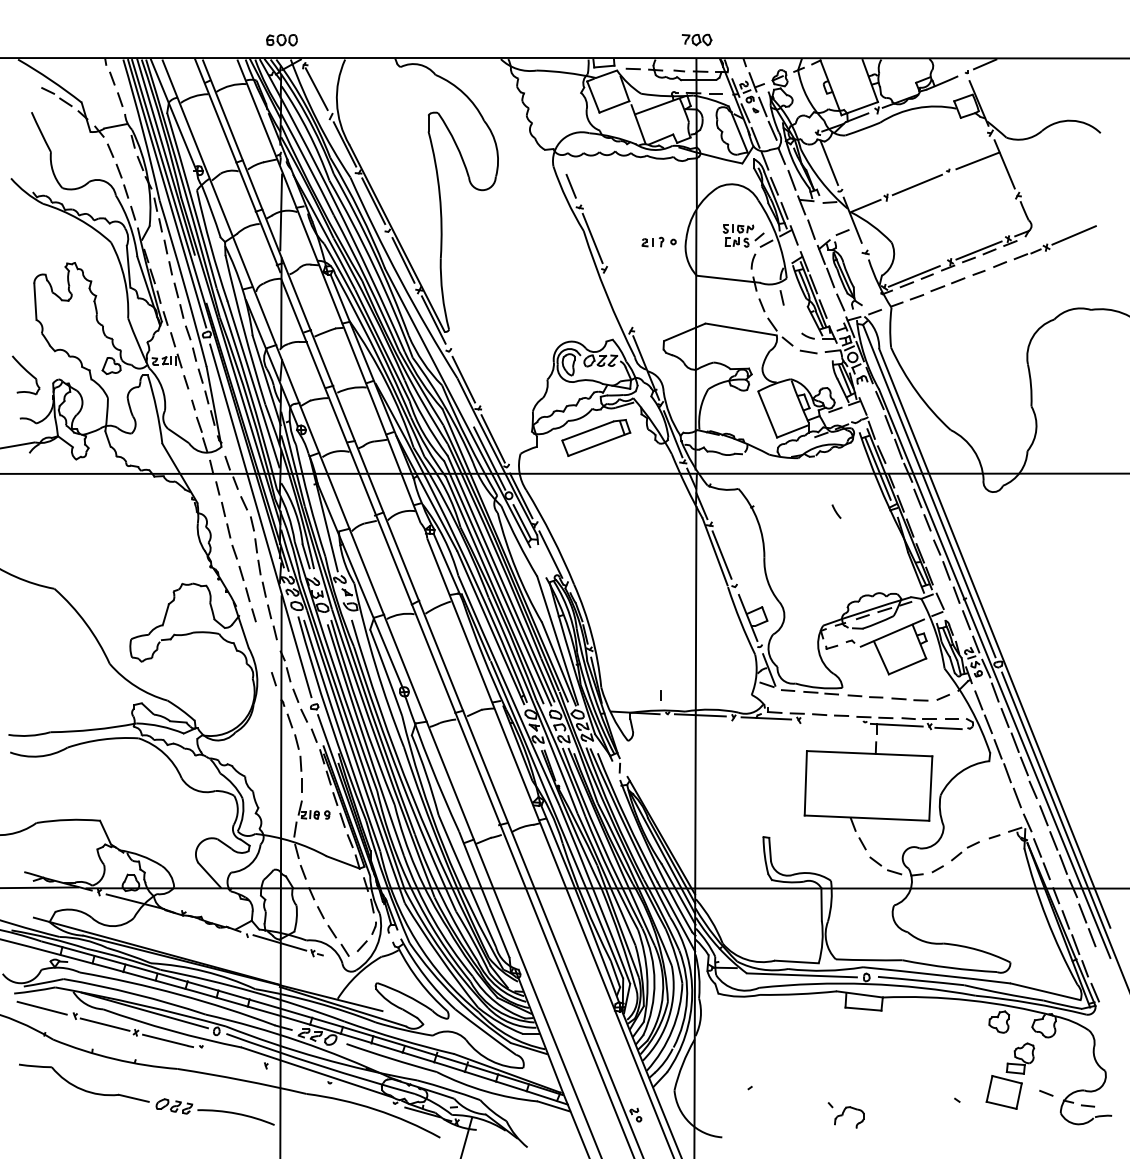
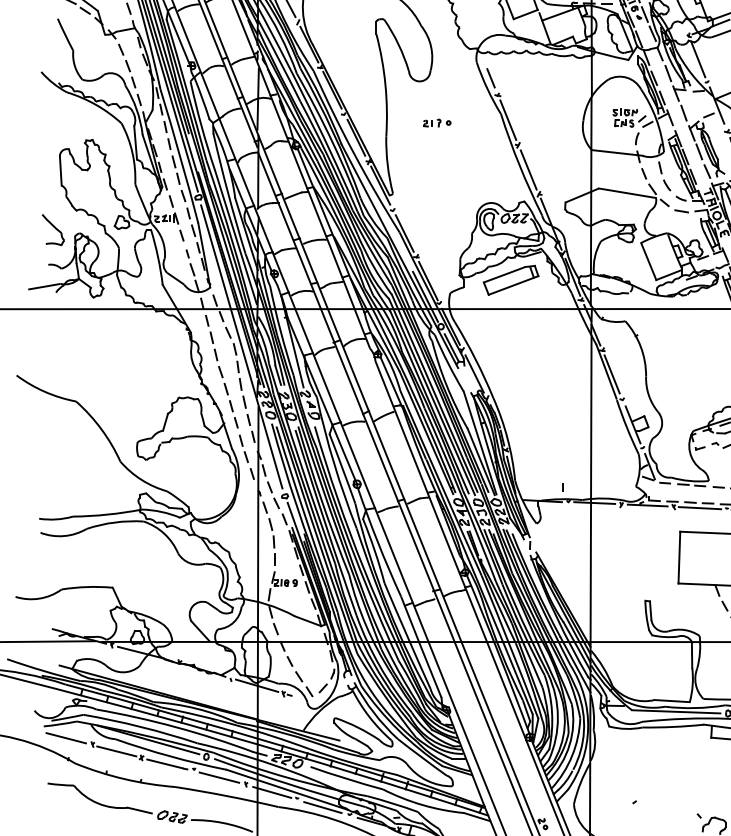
part: (658, 241) -> (436, 122), moved
line: (618, 300) -> (528, 169), added
line: (836, 511) -> (667, 185), moved
part: (263, 647) -> (243, 448), added
line: (831, 721) -> (699, 508), added
line: (232, 1057) -> (219, 777), added
line: (298, 1075) -> (272, 792), added
line: (361, 1094) -> (322, 807), added

